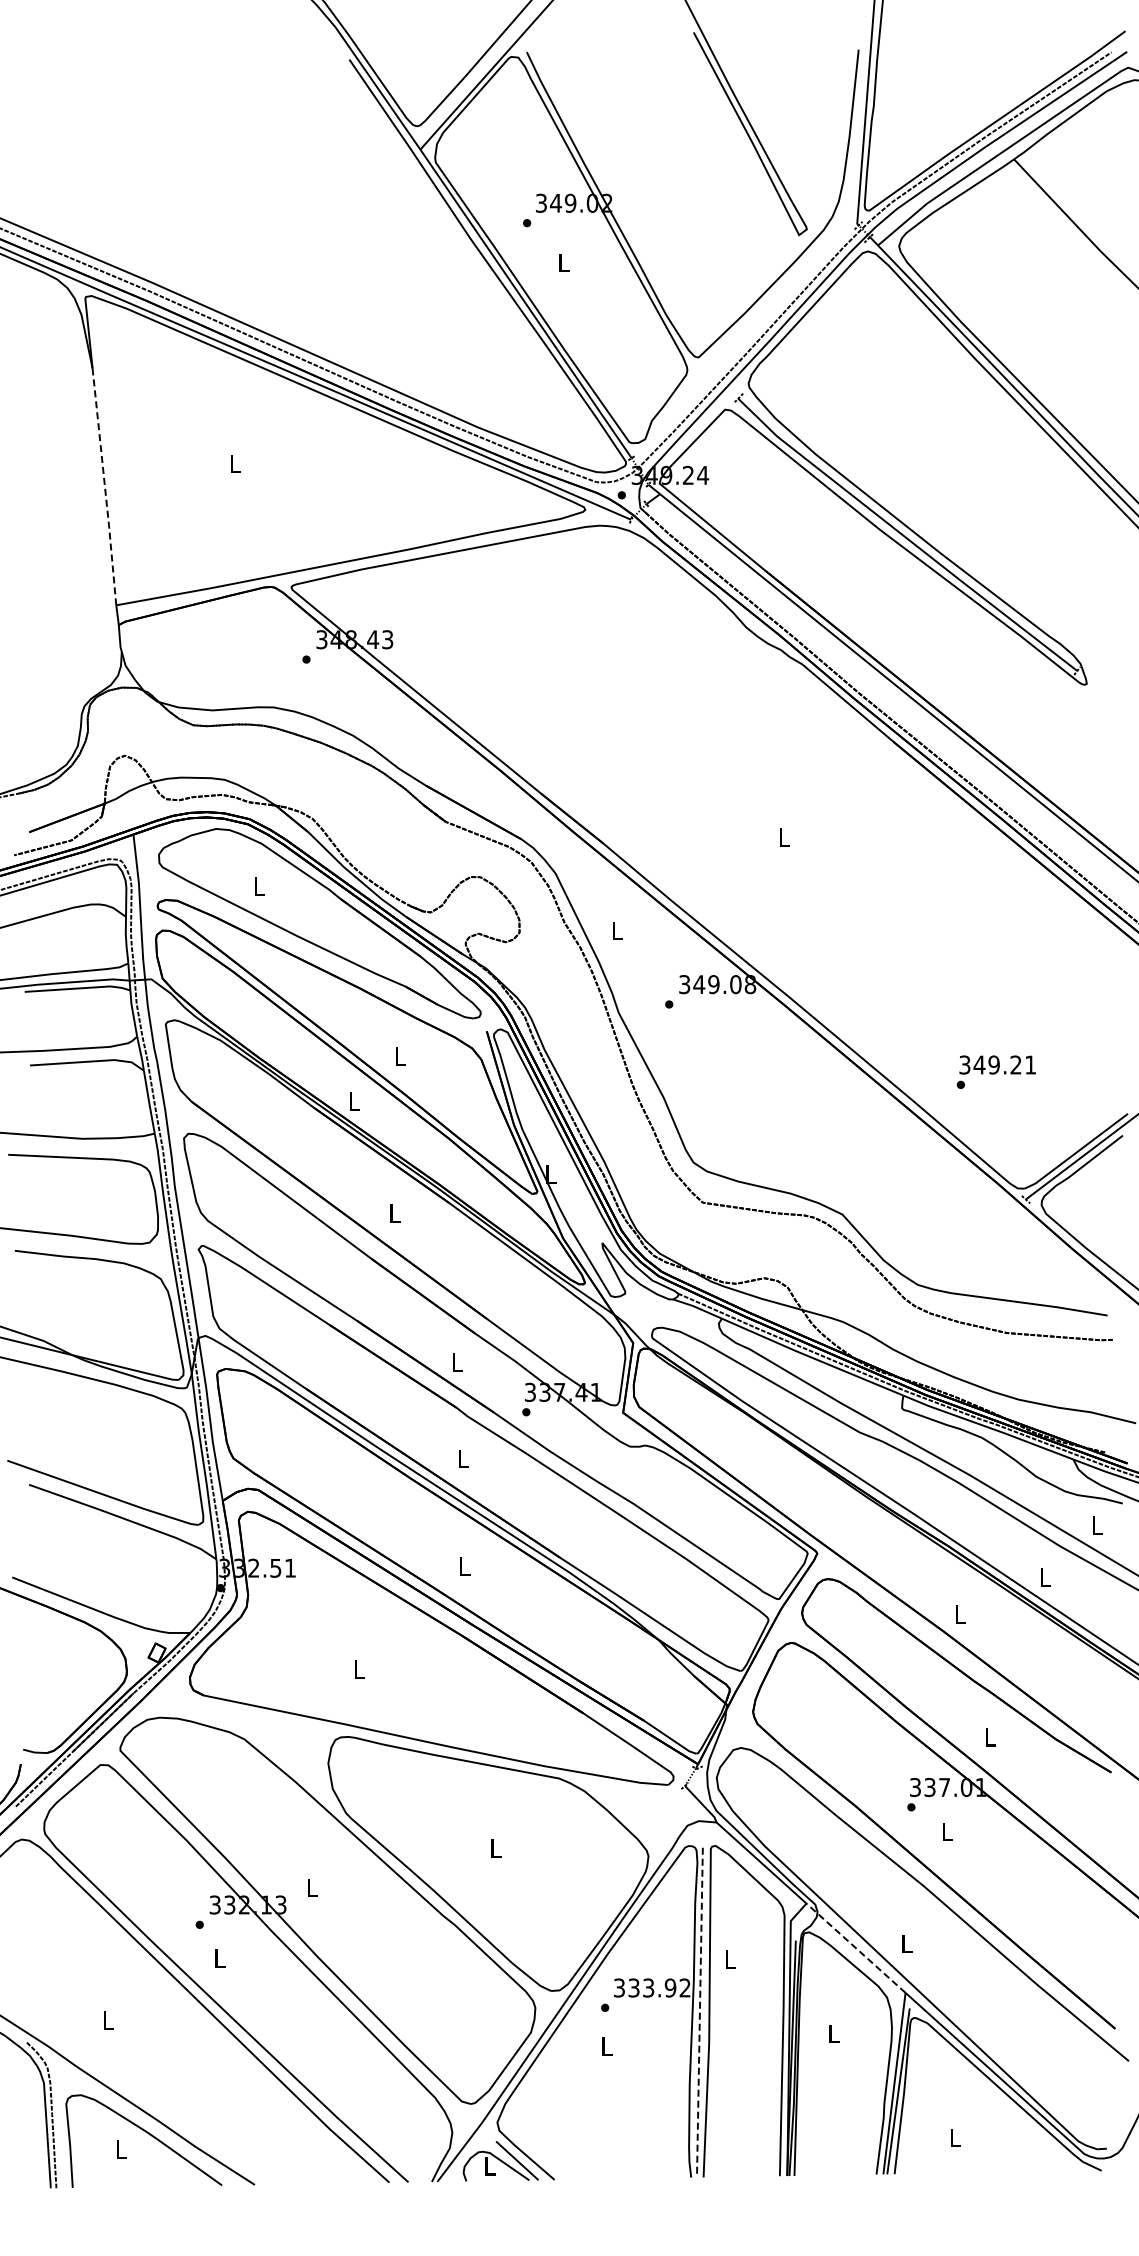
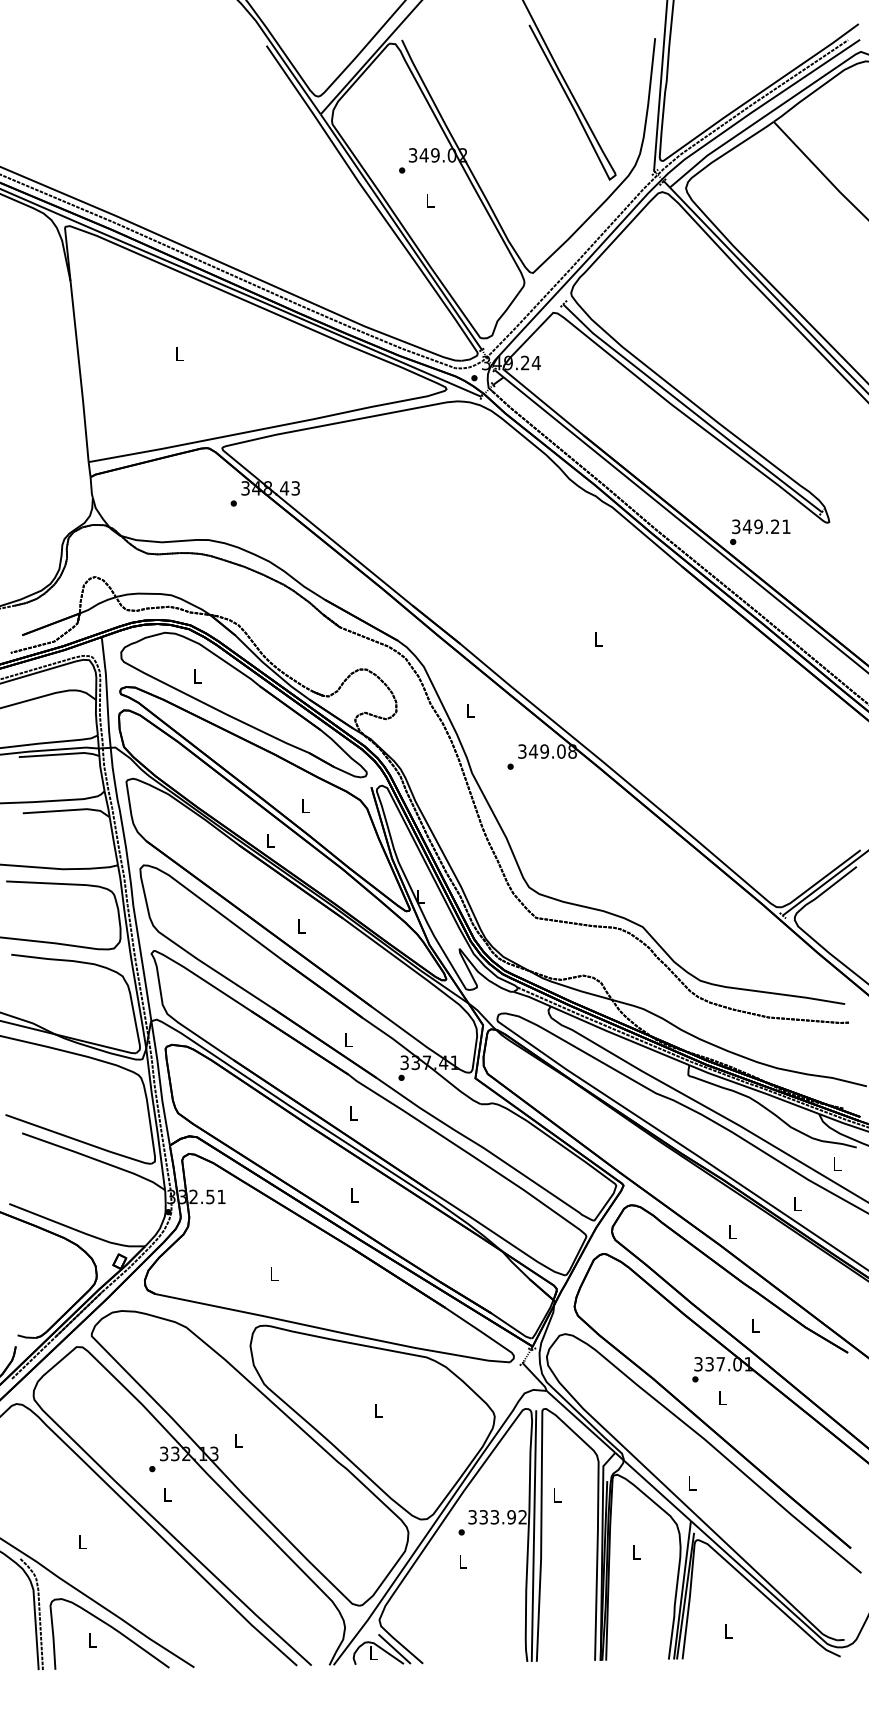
line: (105, 487) -> (80, 372), dashed -> solid
text: (995, 1071) -> (759, 531), moved
line: (856, 1948) -> (653, 1487), dashed -> solid
line: (699, 2012) -> (533, 1535), dashed -> solid

